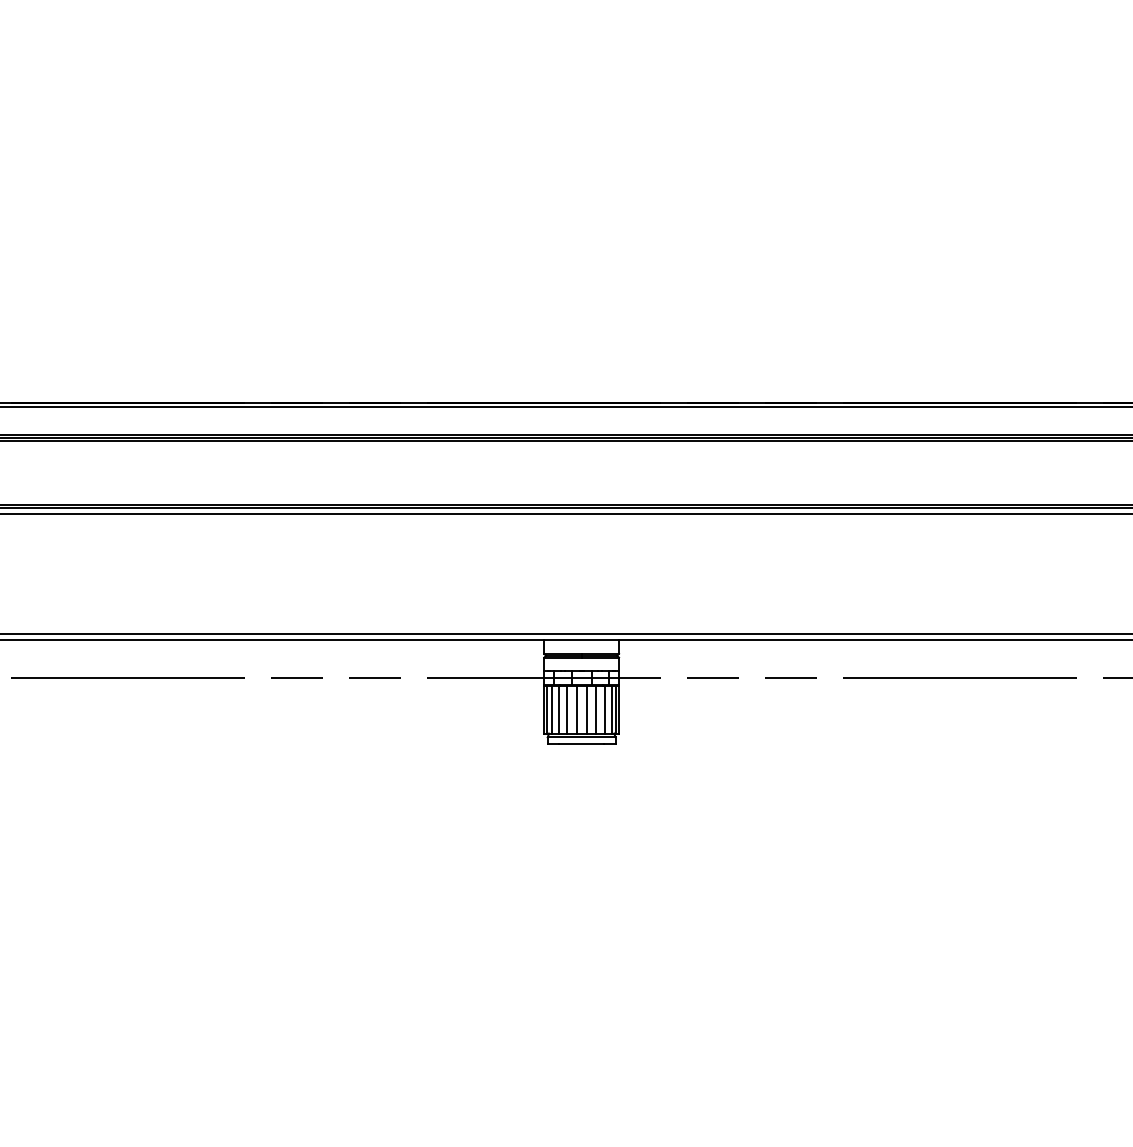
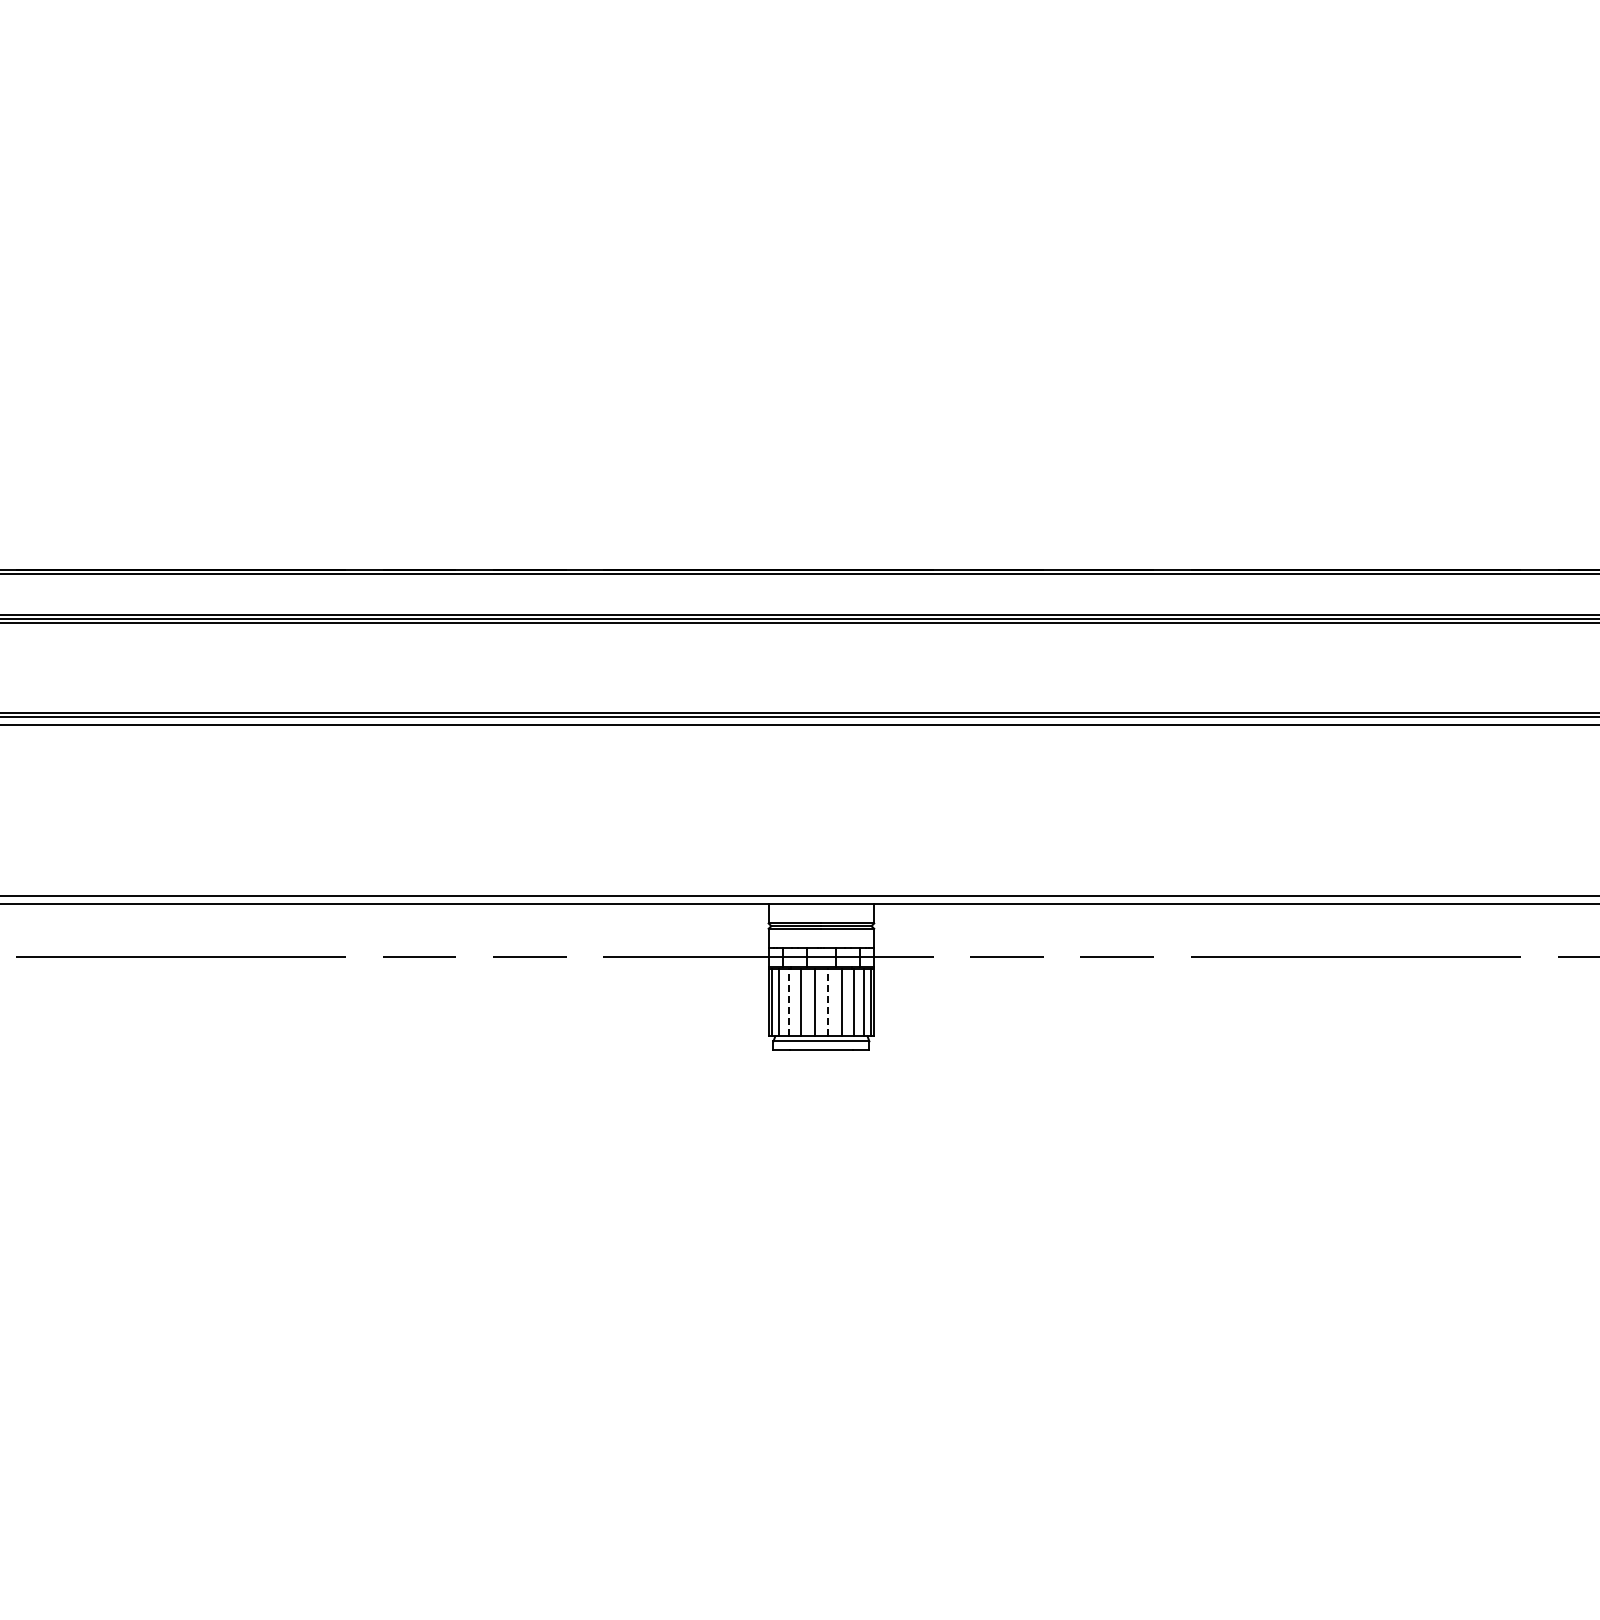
line: (559, 709) -> (789, 1002), solid -> dashed
line: (586, 709) -> (828, 1002), solid -> dashed

